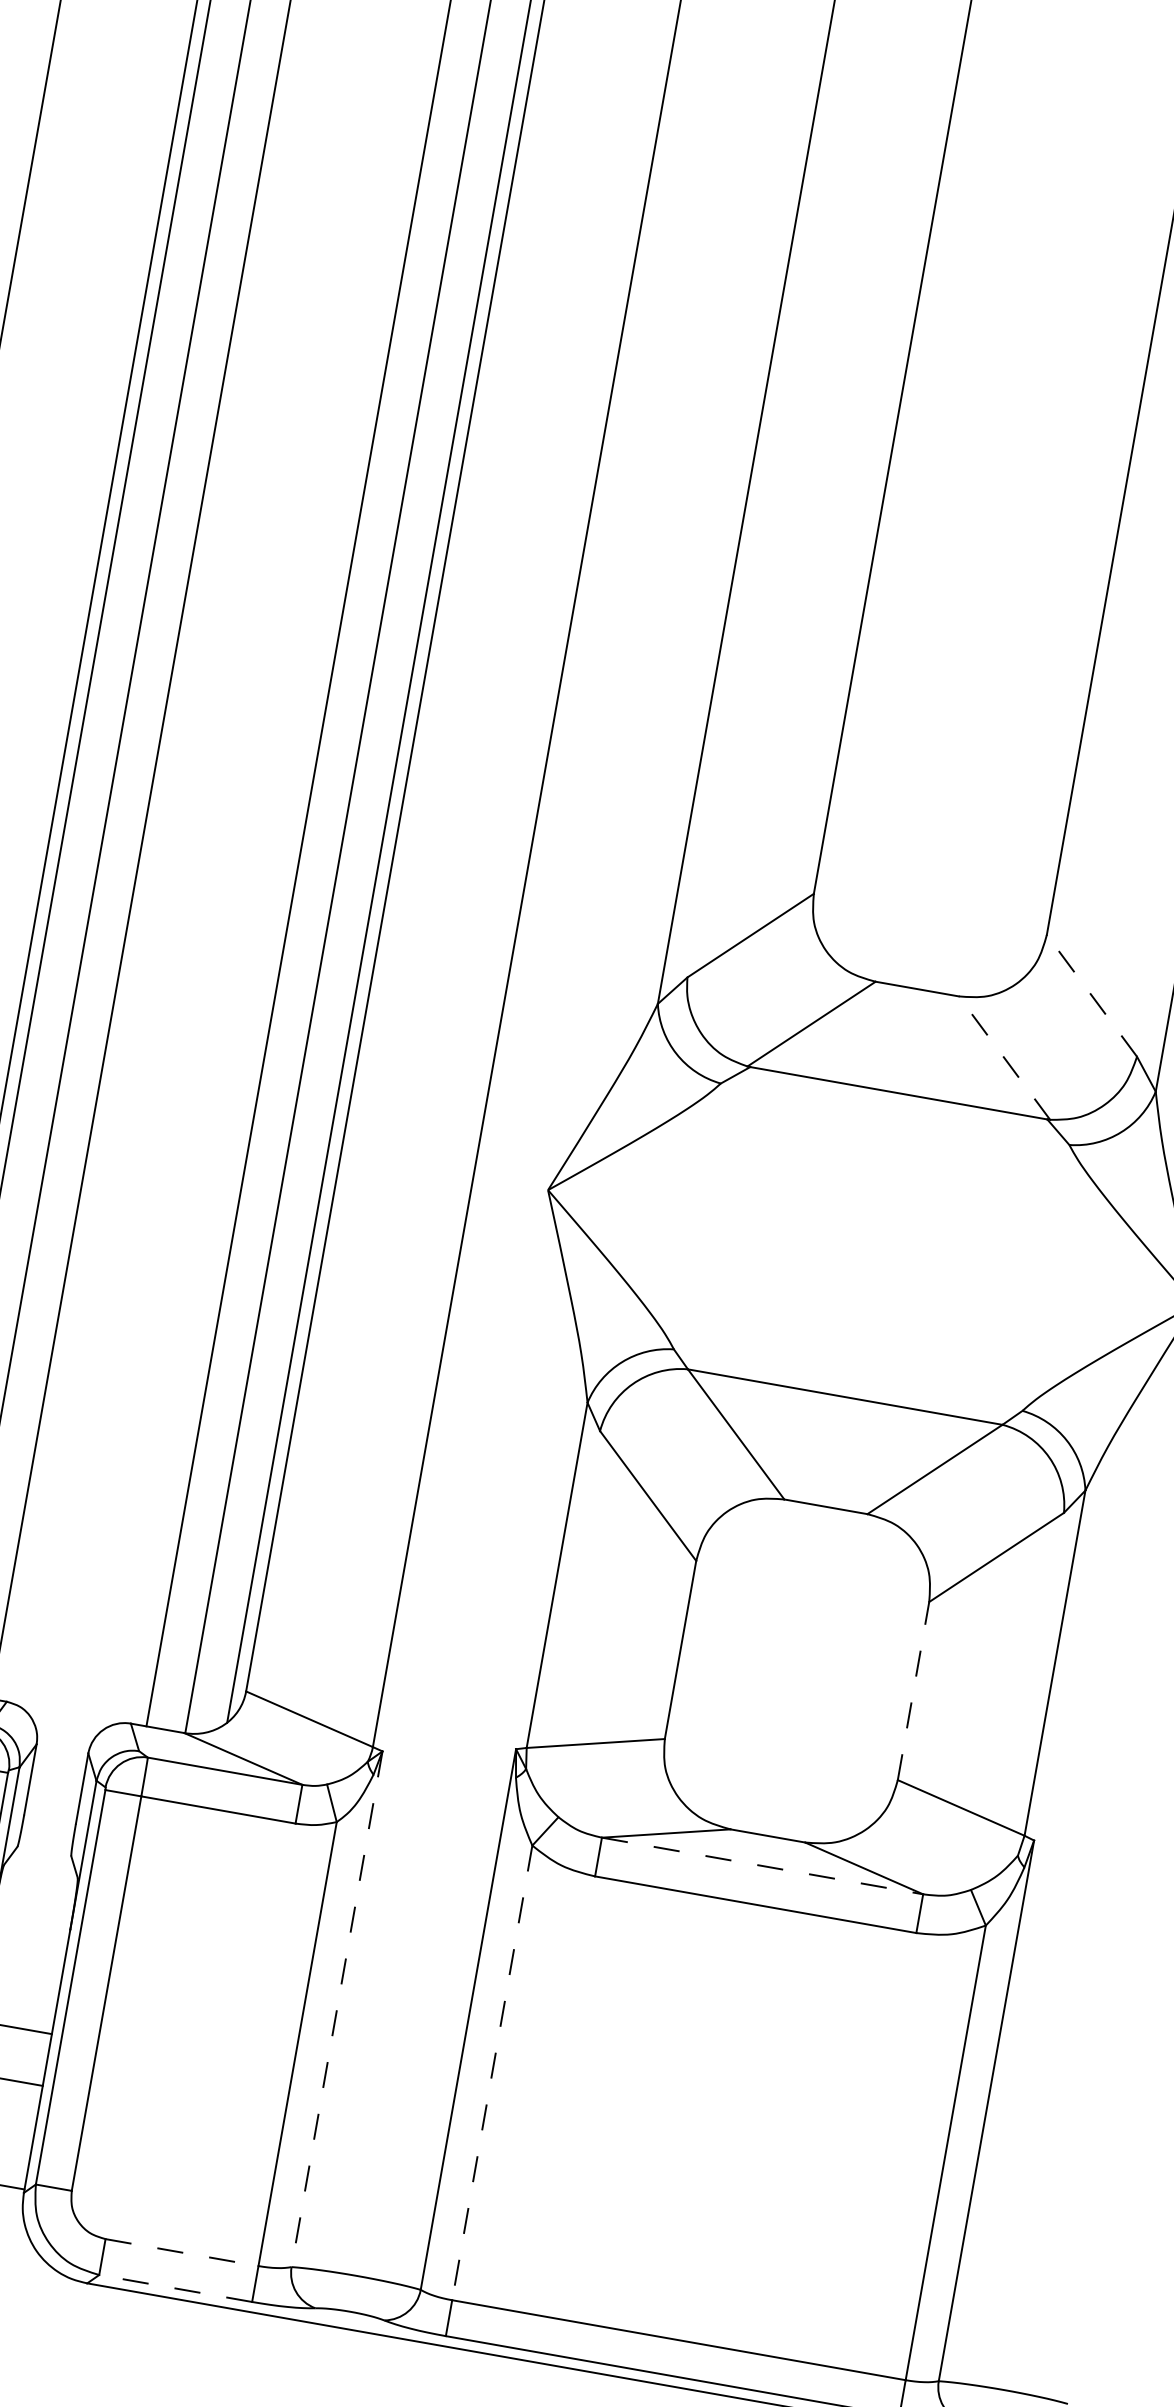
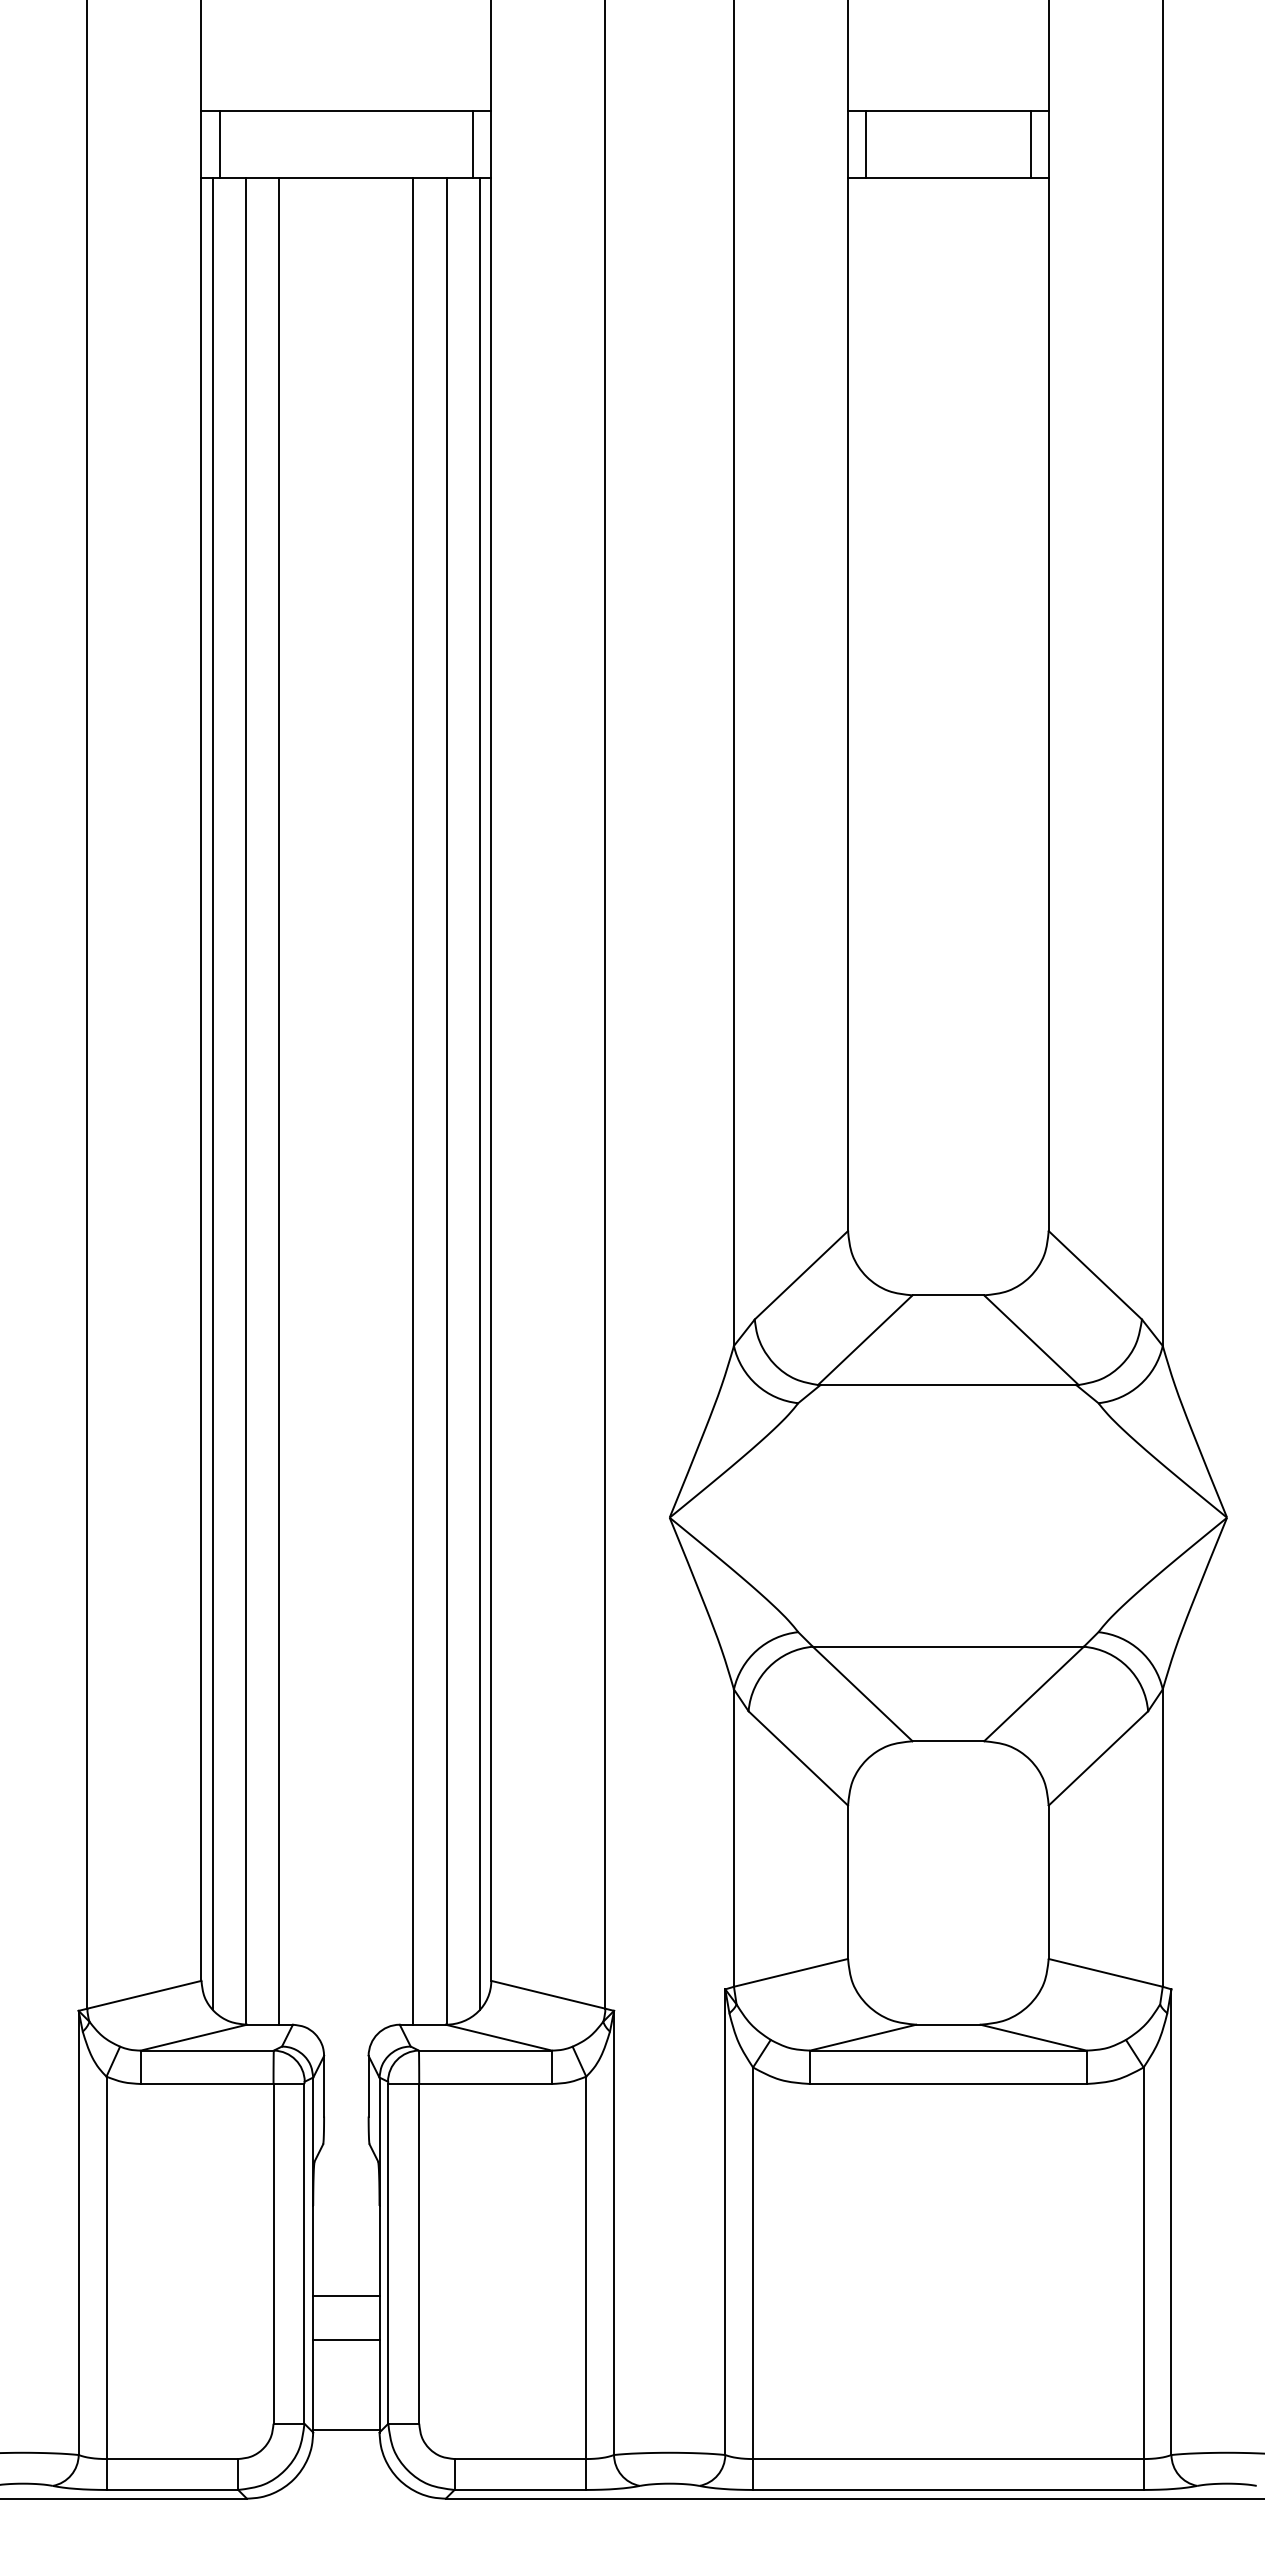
line: (1091, 994) -> (1094, 1274), dashed -> solid
line: (1004, 1057) -> (1031, 1339), dashed -> solid
line: (913, 1691) -> (1048, 1882), dashed -> solid
line: (762, 1865) -> (948, 2050), dashed -> solid
line: (337, 2009) -> (614, 2233), dashed -> solid
line: (492, 2073) -> (753, 2263), dashed -> solid
line: (182, 2253) -> (520, 2459), dashed -> solid
line: (175, 2287) -> (520, 2489), dashed -> solid

